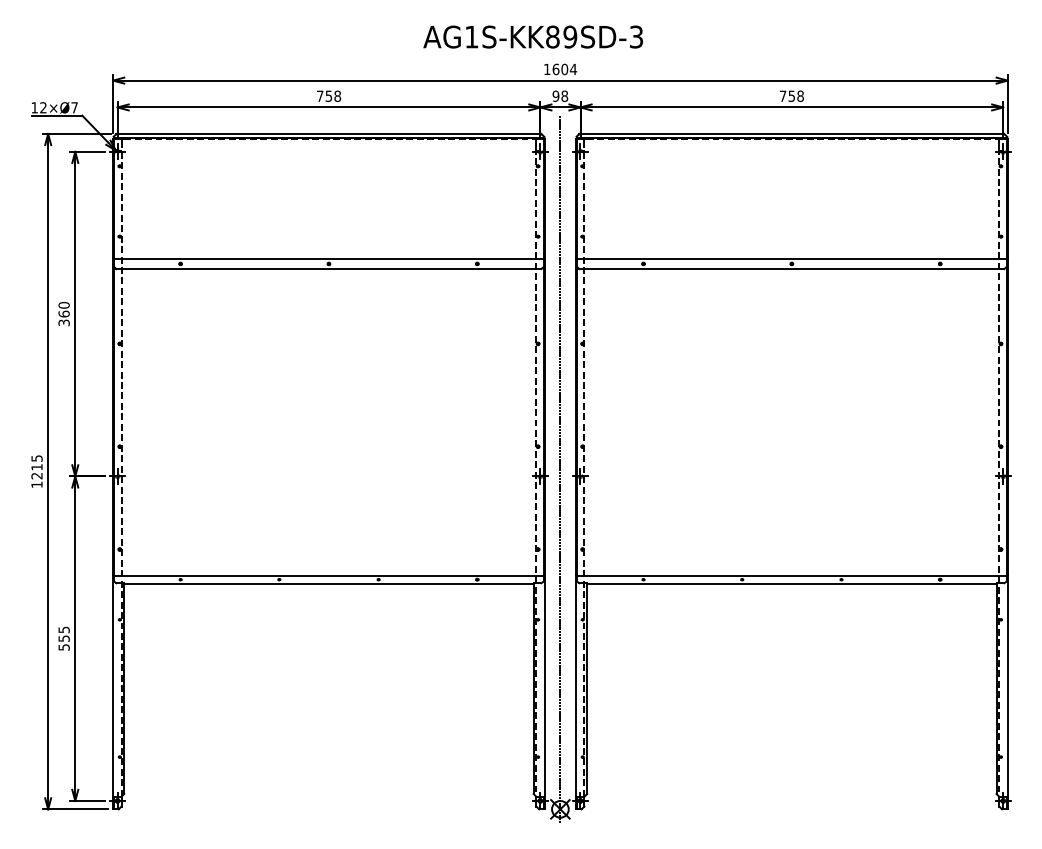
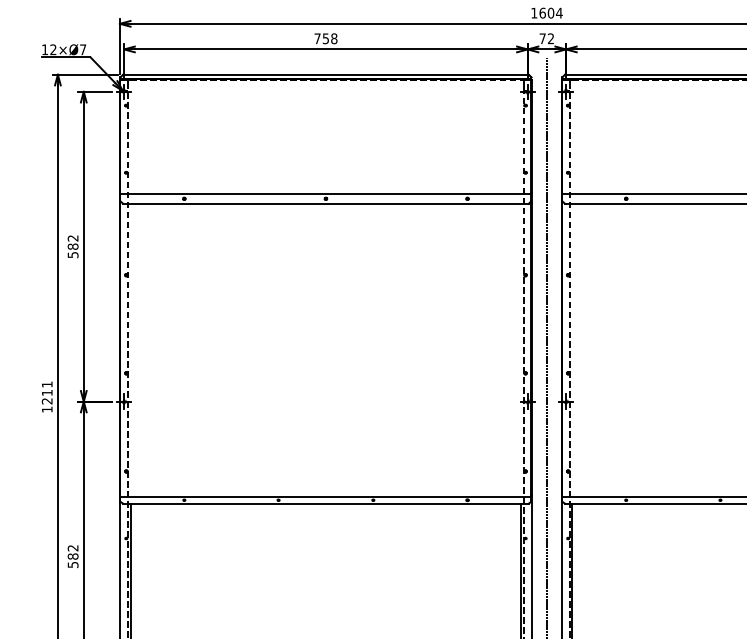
text: (560, 95) -> (546, 38), 98 -> 72
text: (63, 313) -> (72, 246), 360 -> 582
text: (36, 458) -> (46, 384), 1215 -> 1211
text: (63, 634) -> (72, 552), 555 -> 582

